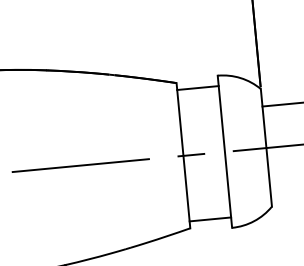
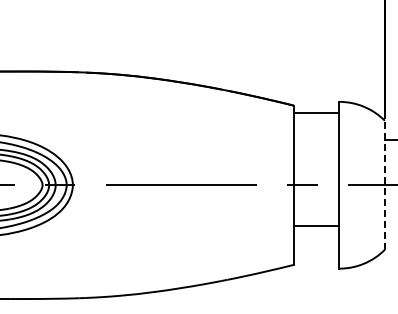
line: (265, 147) -> (384, 184), solid -> dashed
line: (210, 219) -> (316, 226), moved

